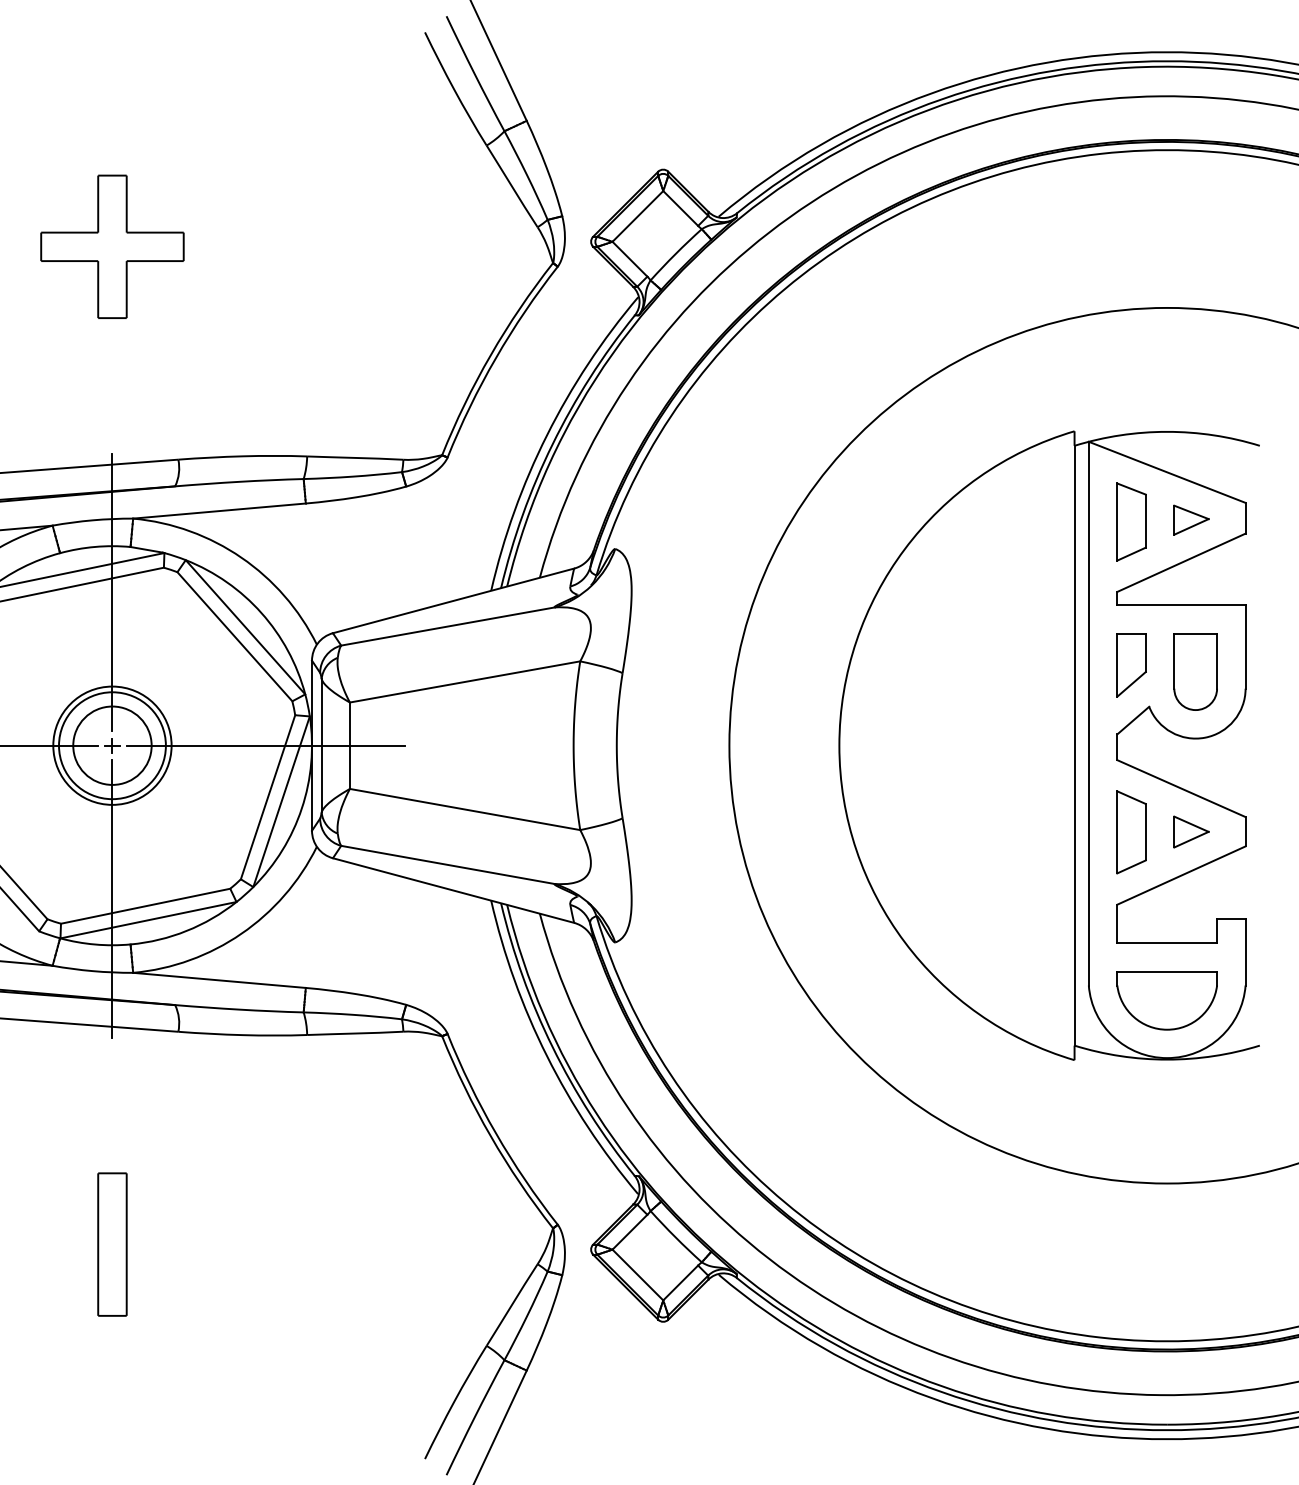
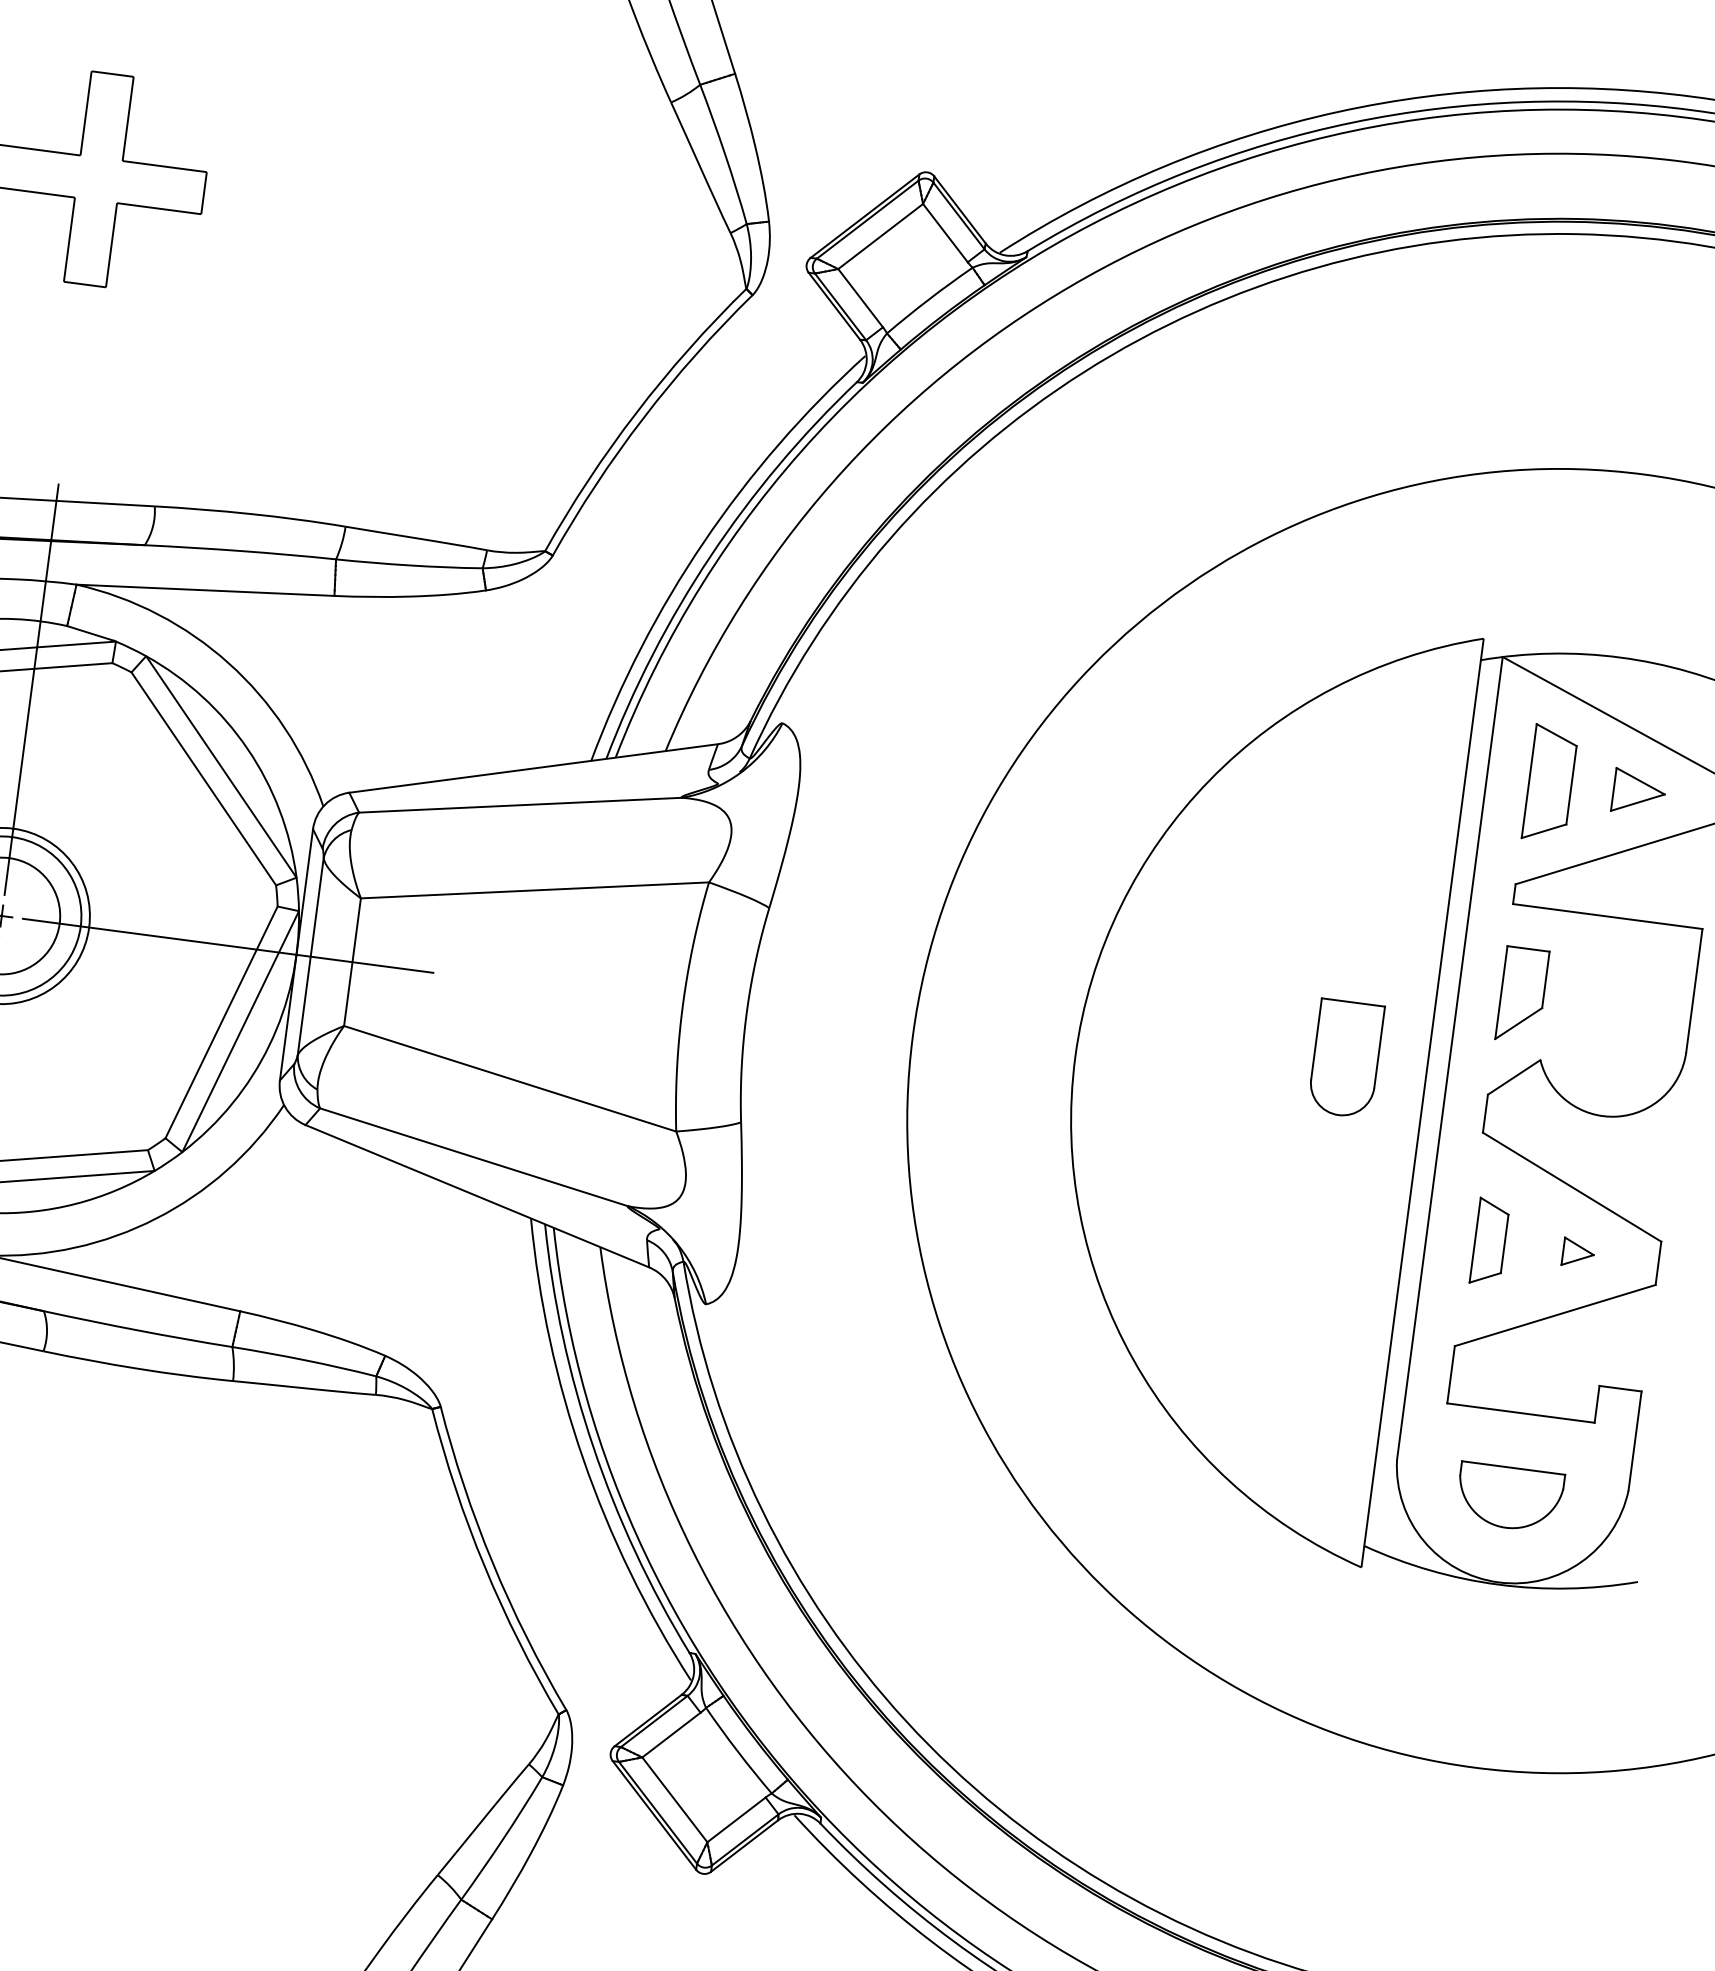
part: (1195, 671) -> (1345, 1058), moved
part: (1191, 831) -> (1578, 1252), size x0.6
part: (1131, 832) -> (1489, 1242), size x0.7
part: (1166, 1000) -> (1508, 1497), size x0.7

